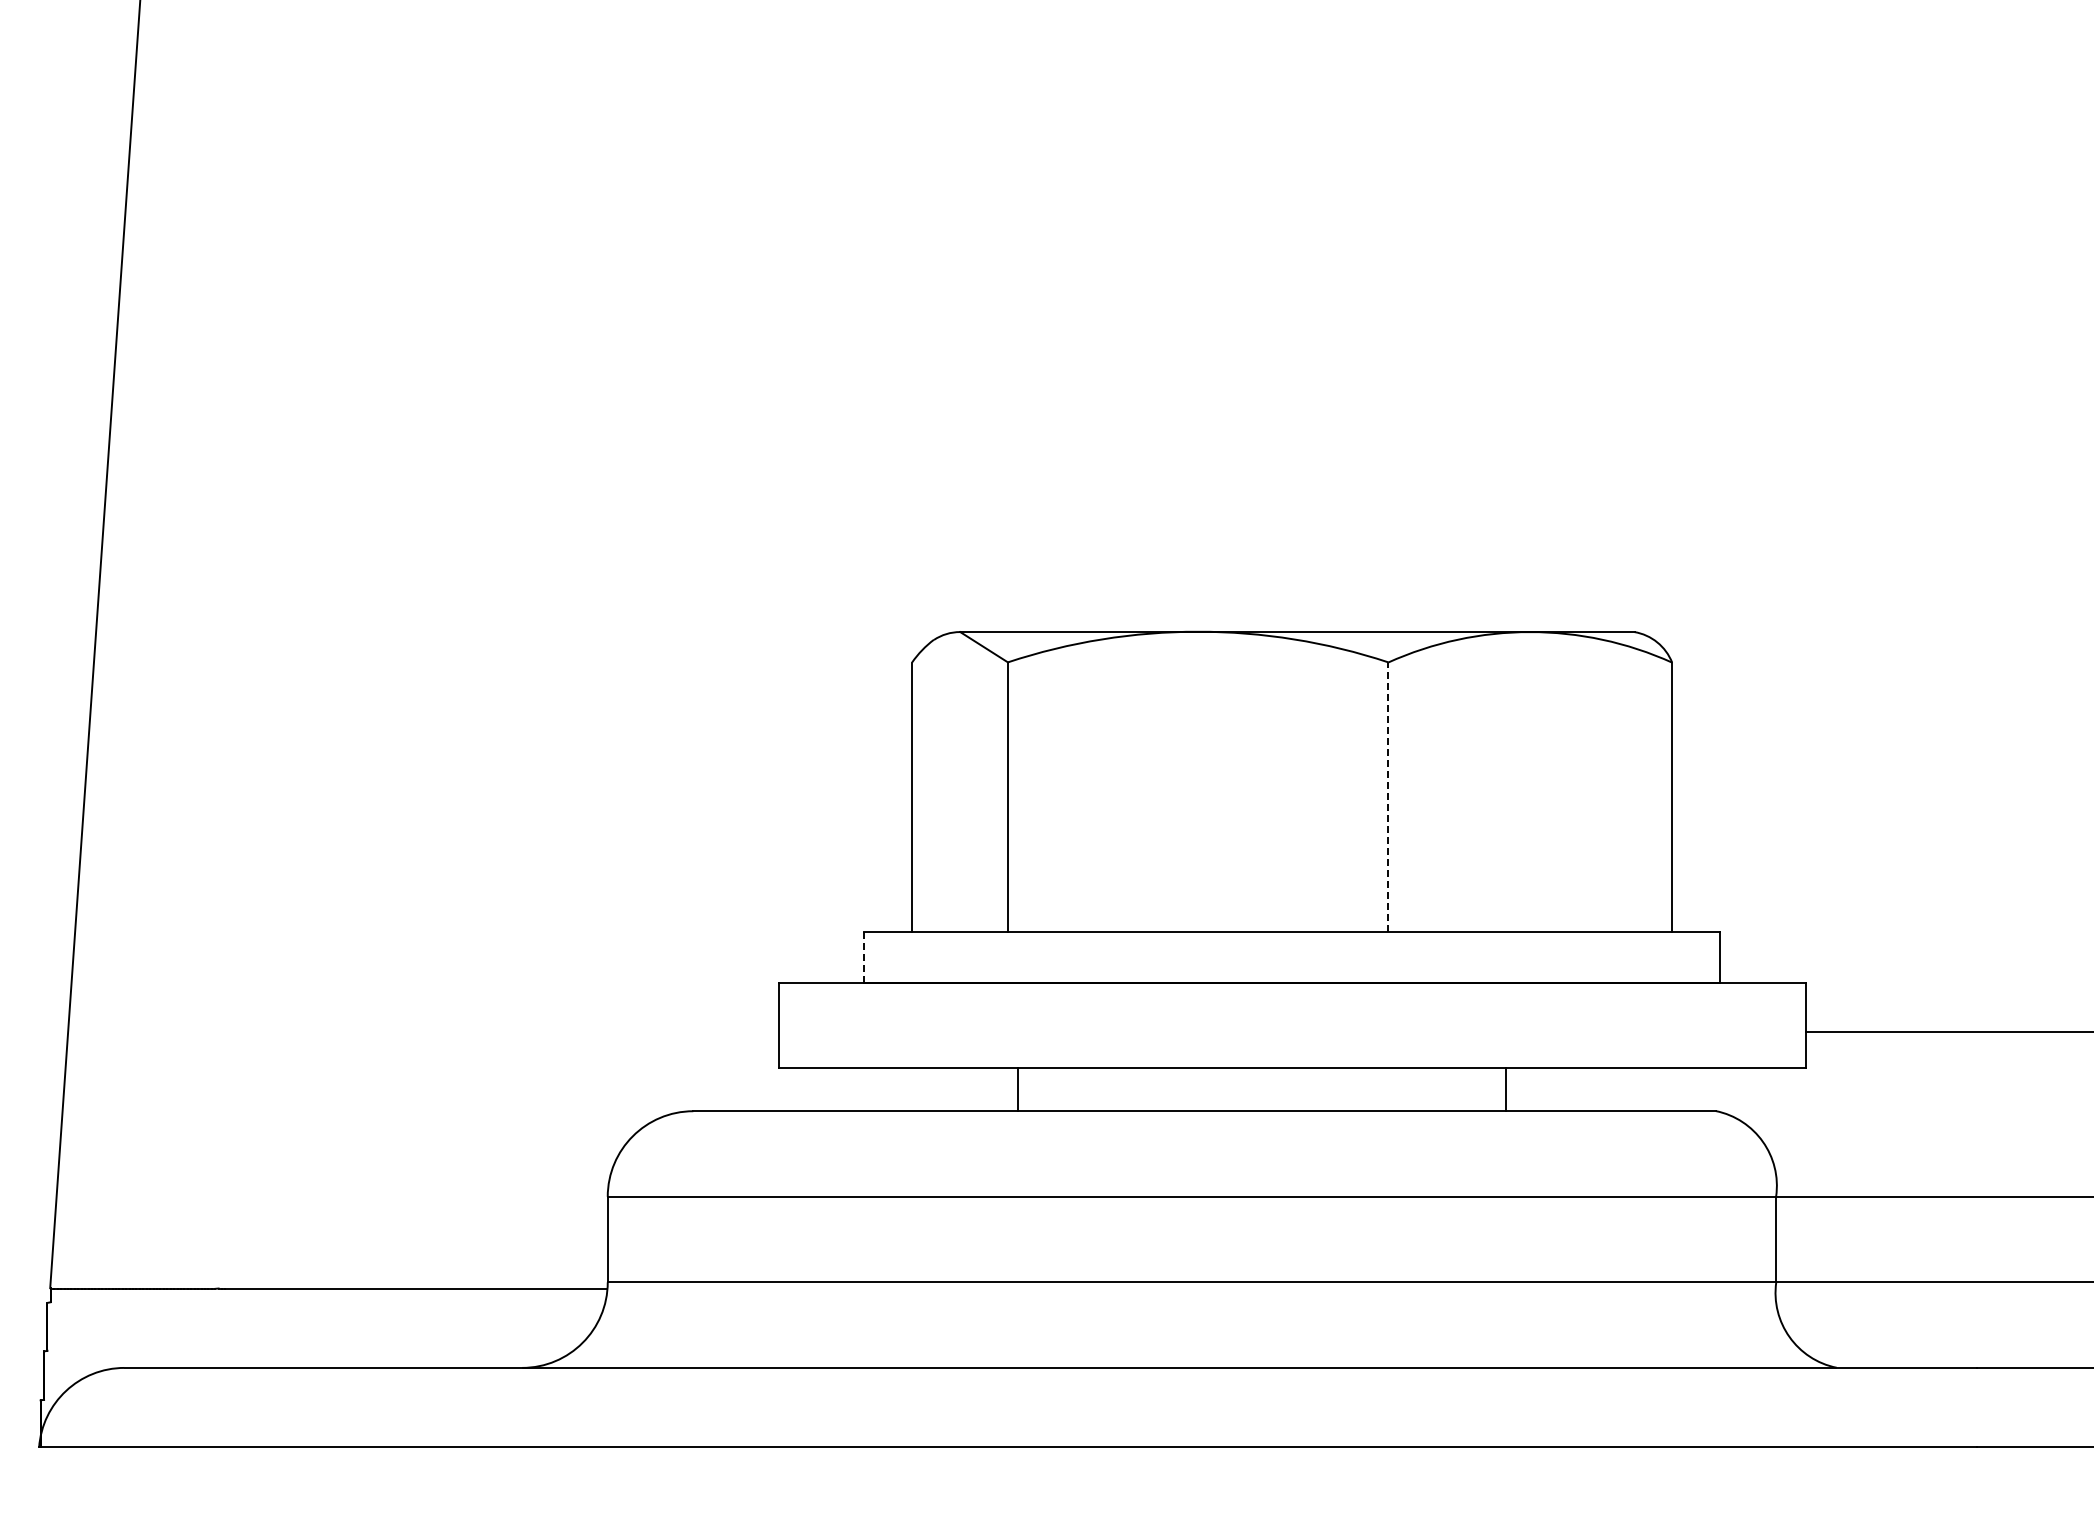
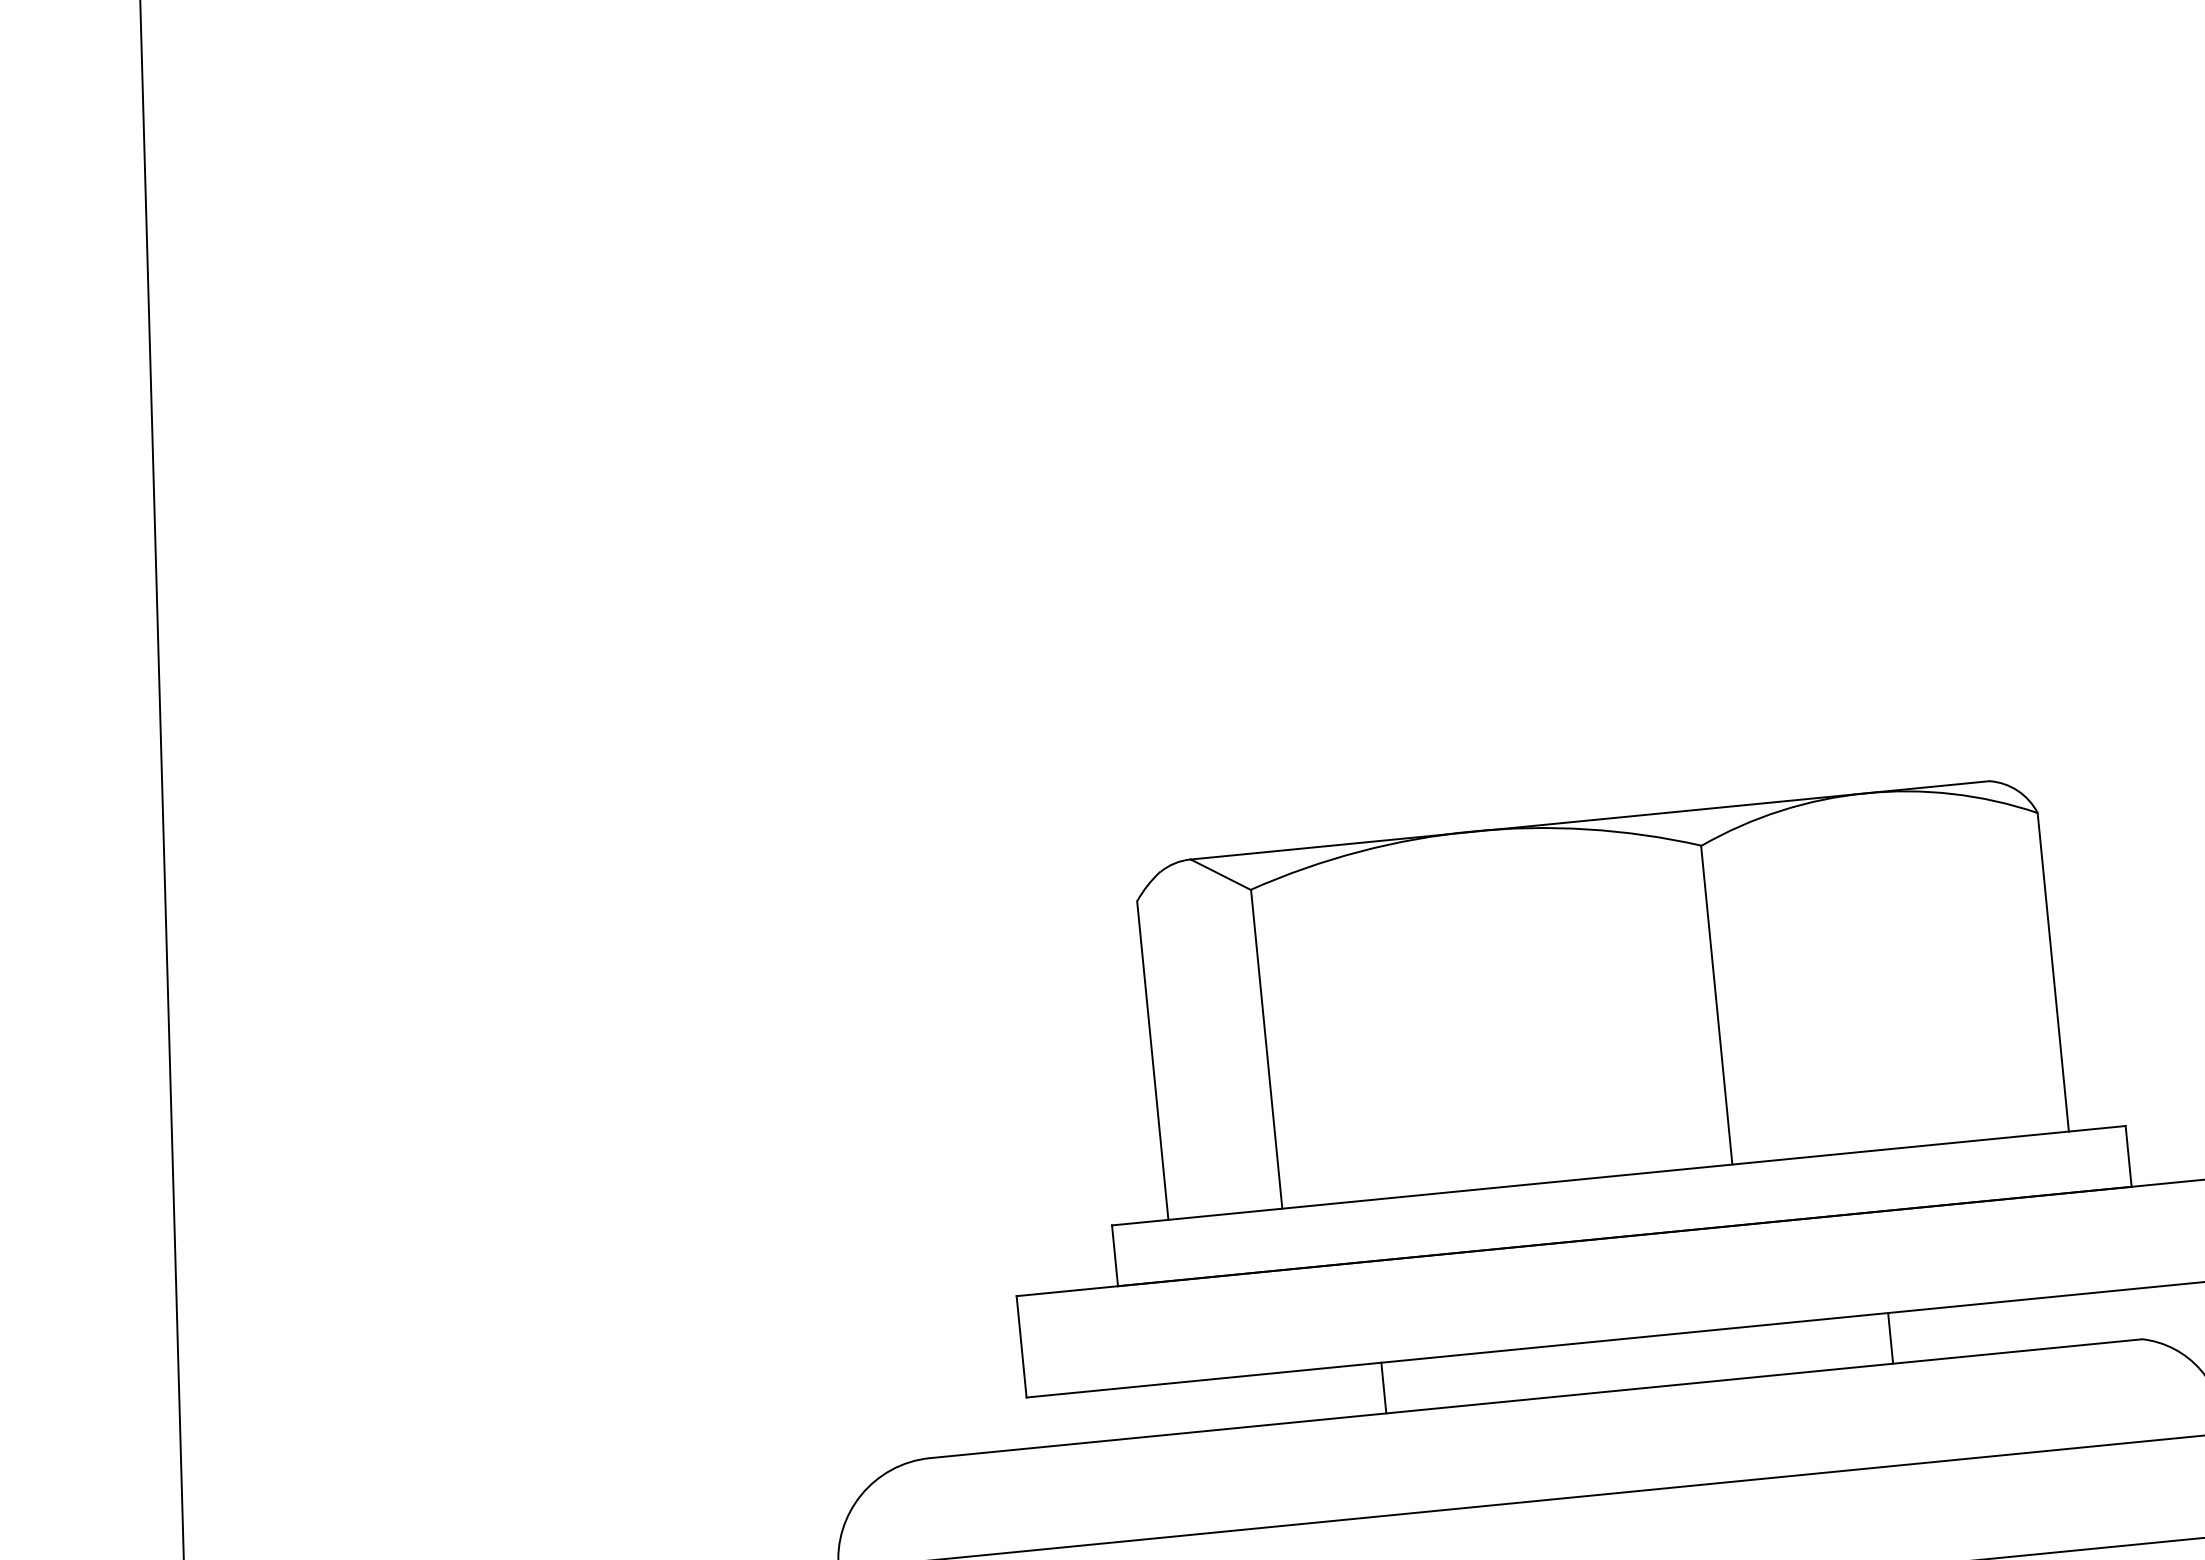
line: (1388, 797) -> (1717, 1005), dashed -> solid
line: (864, 957) -> (1115, 1256), dashed -> solid
line: (1018, 1089) -> (1383, 1387), moved

